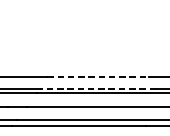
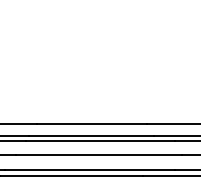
line: (98, 76) -> (92, 123), dashed -> solid
line: (97, 88) -> (91, 136), dashed -> solid

